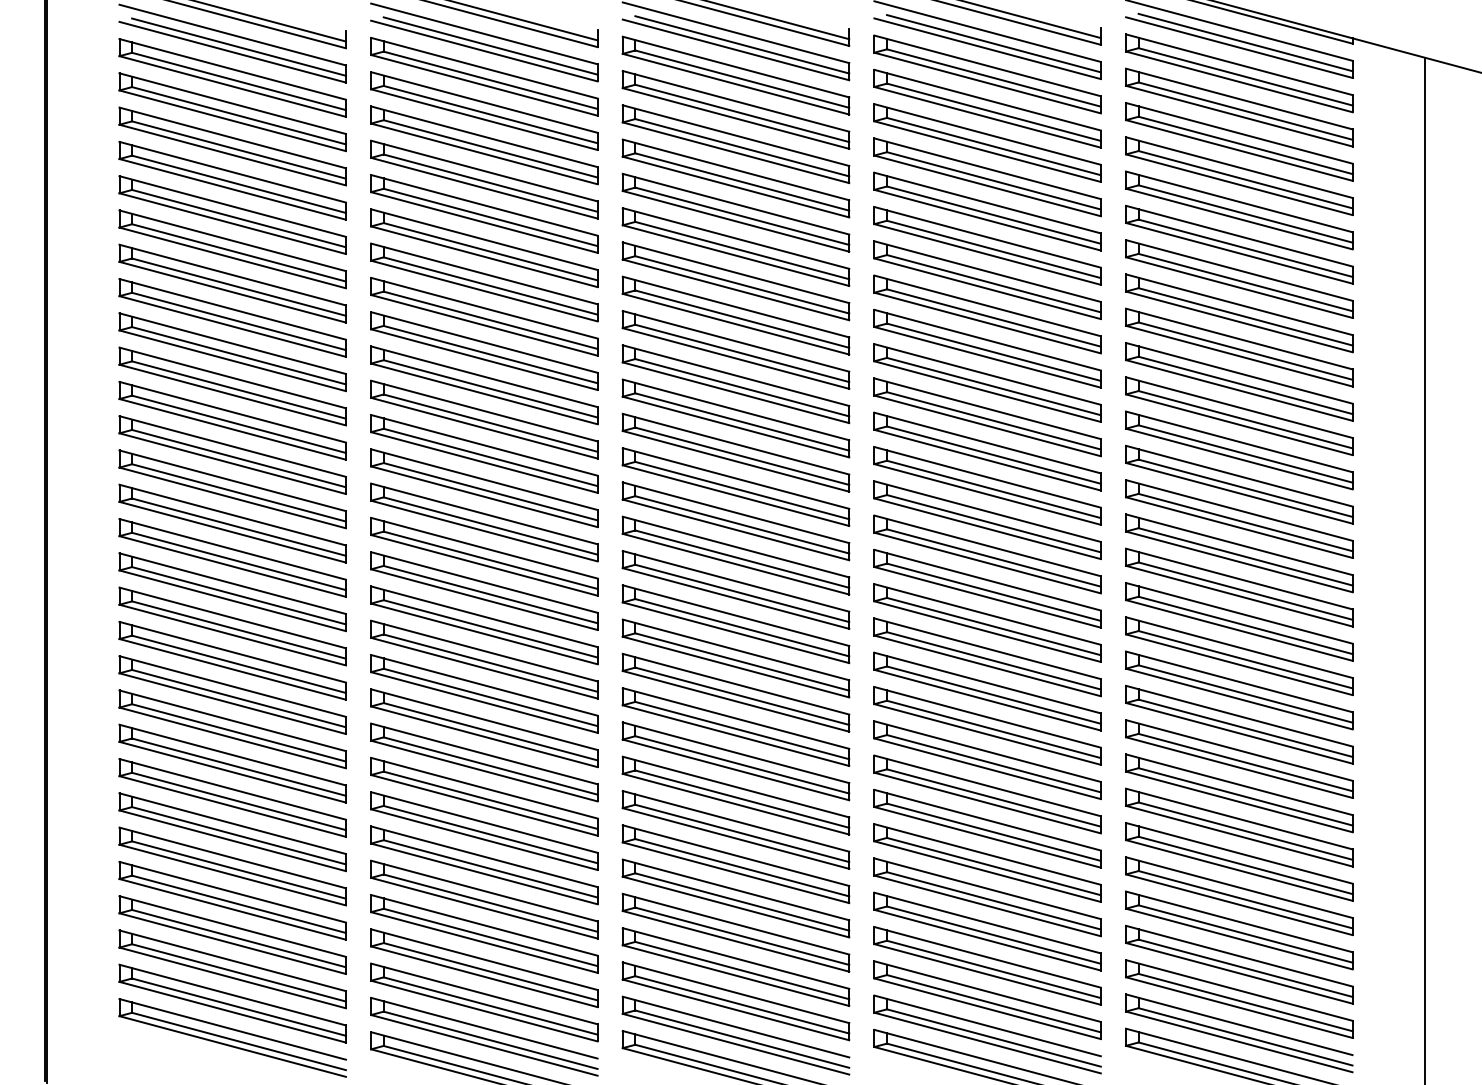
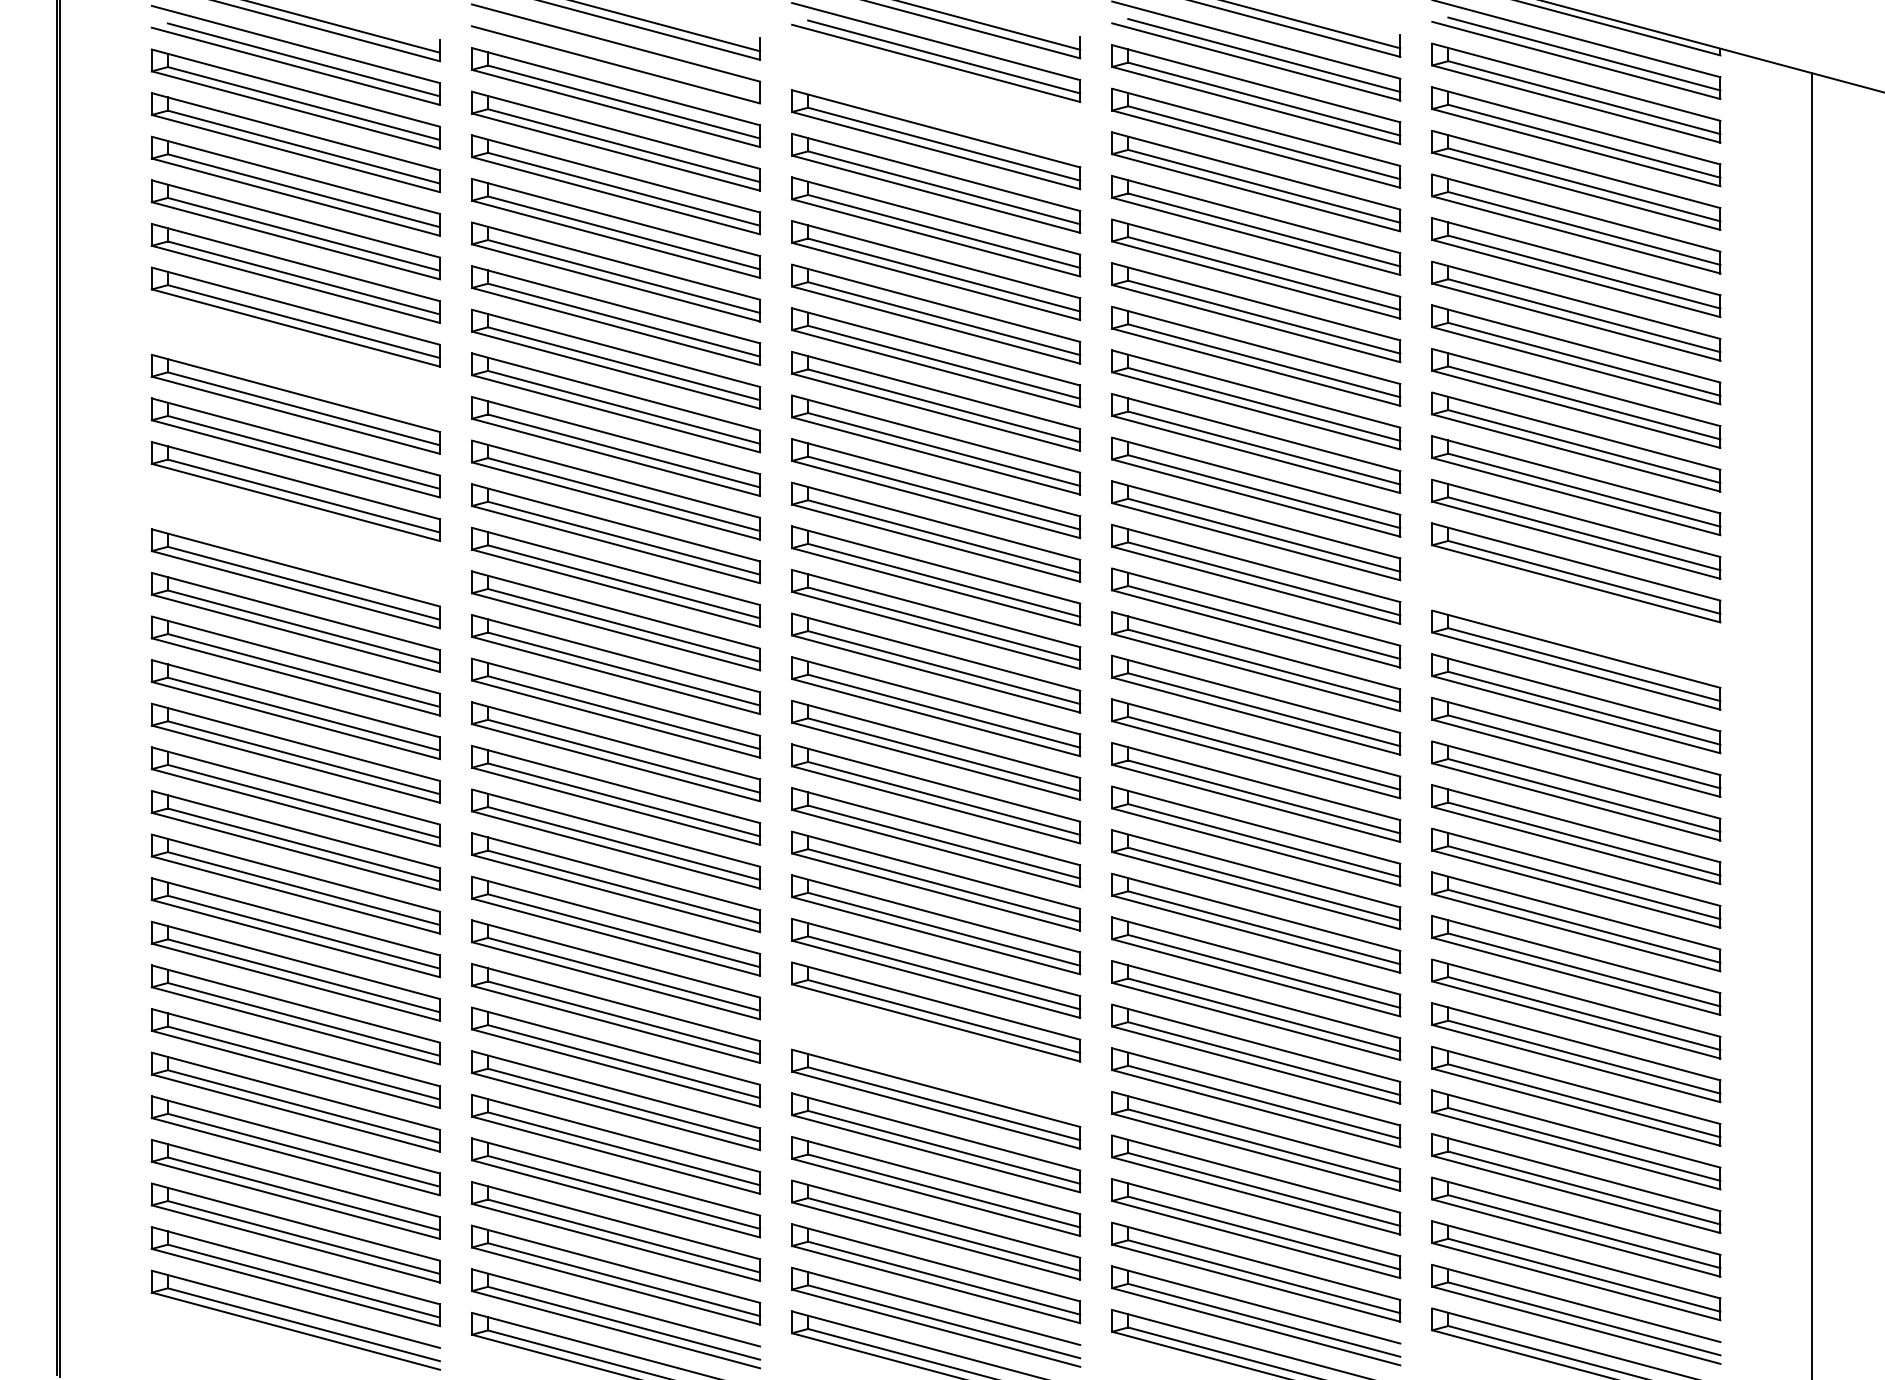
line: (491, 45) -> (624, 57), removed
part: (736, 75) -> (936, 95), removed
part: (232, 283) -> (295, 360), removed
part: (232, 420) -> (295, 534), removed
part: (1239, 484) -> (1576, 616), removed
part: (736, 829) -> (936, 1055), removed

